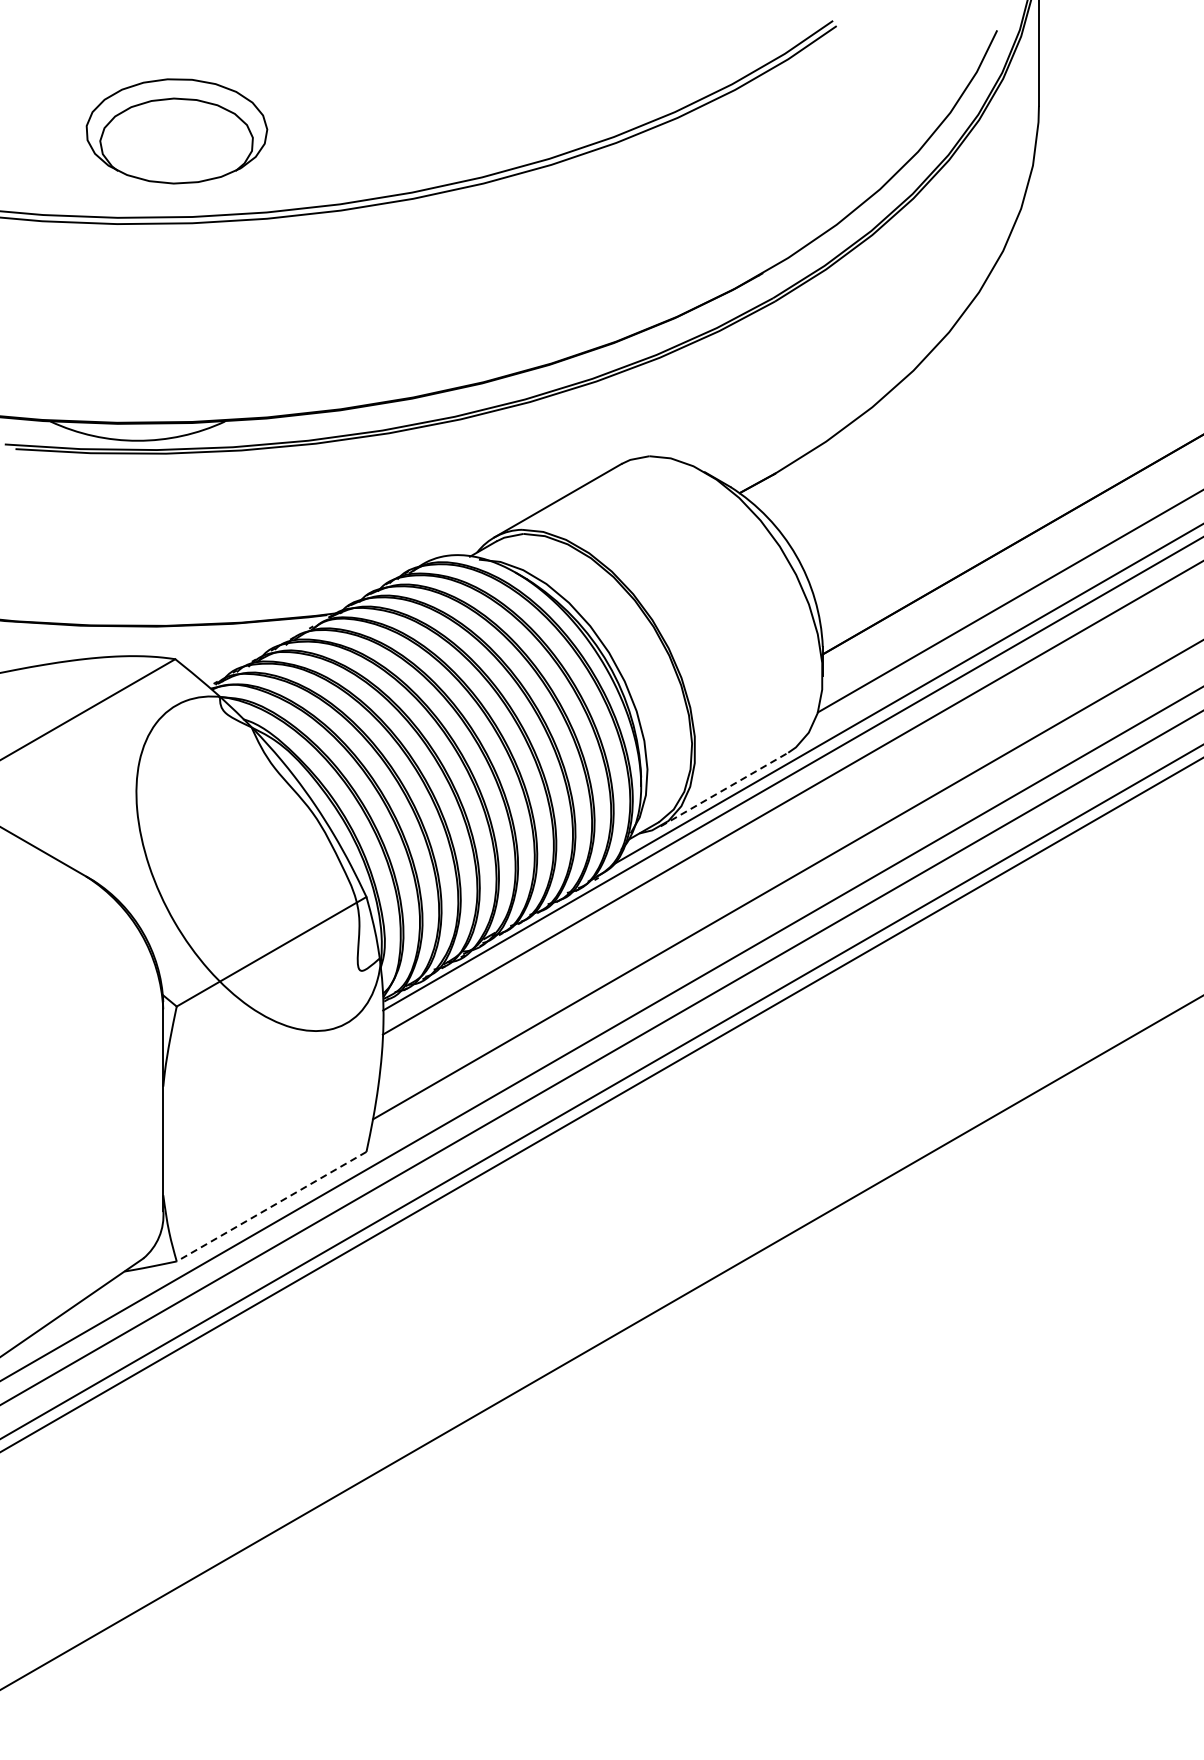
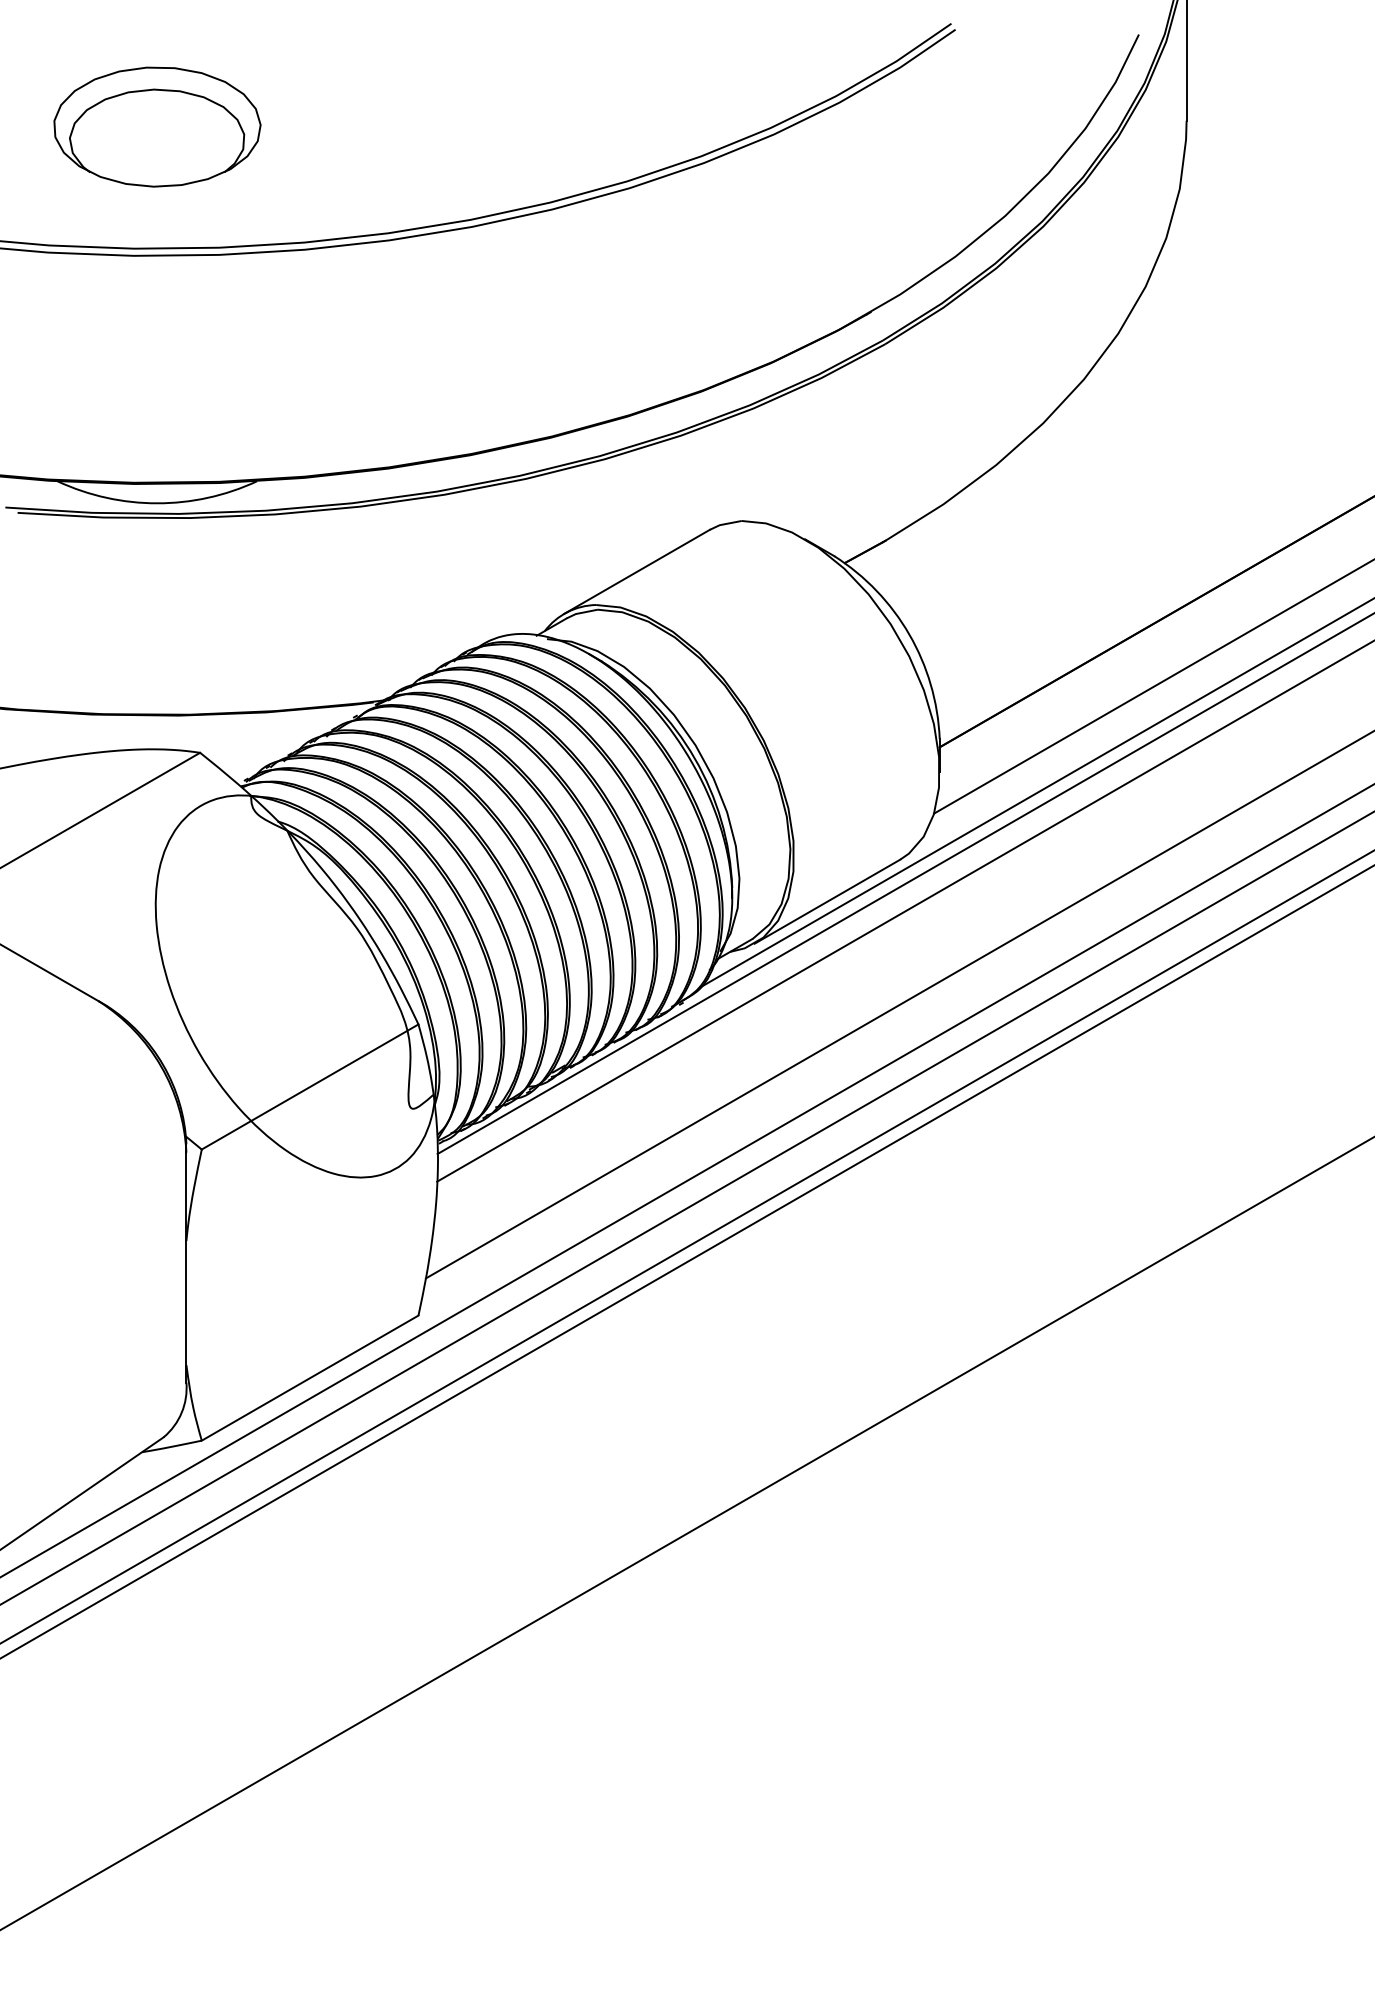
part: (176, 131) -> (156, 127), moved
line: (724, 789) -> (827, 901), dashed -> solid
line: (271, 1206) -> (310, 1377), dashed -> solid

